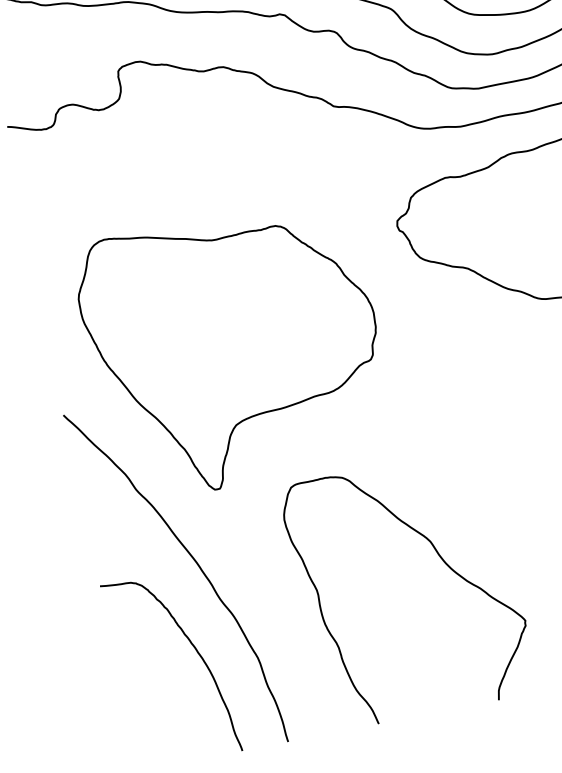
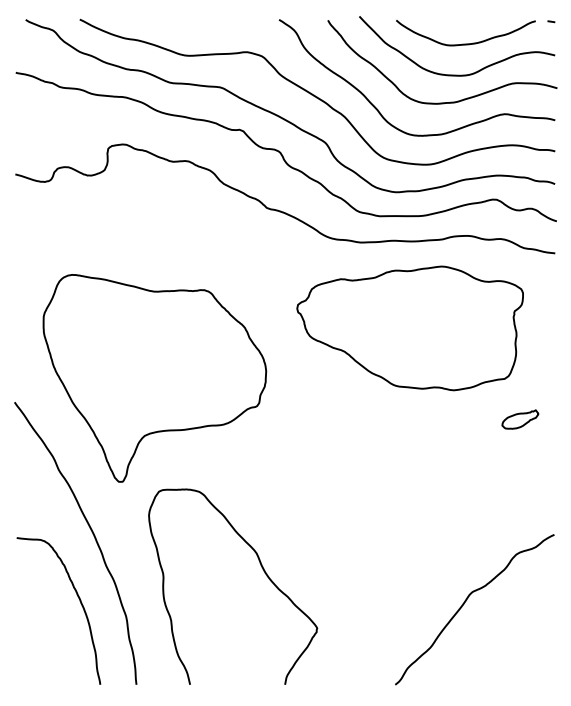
curve: (443, 562) -> (263, 571), moved

